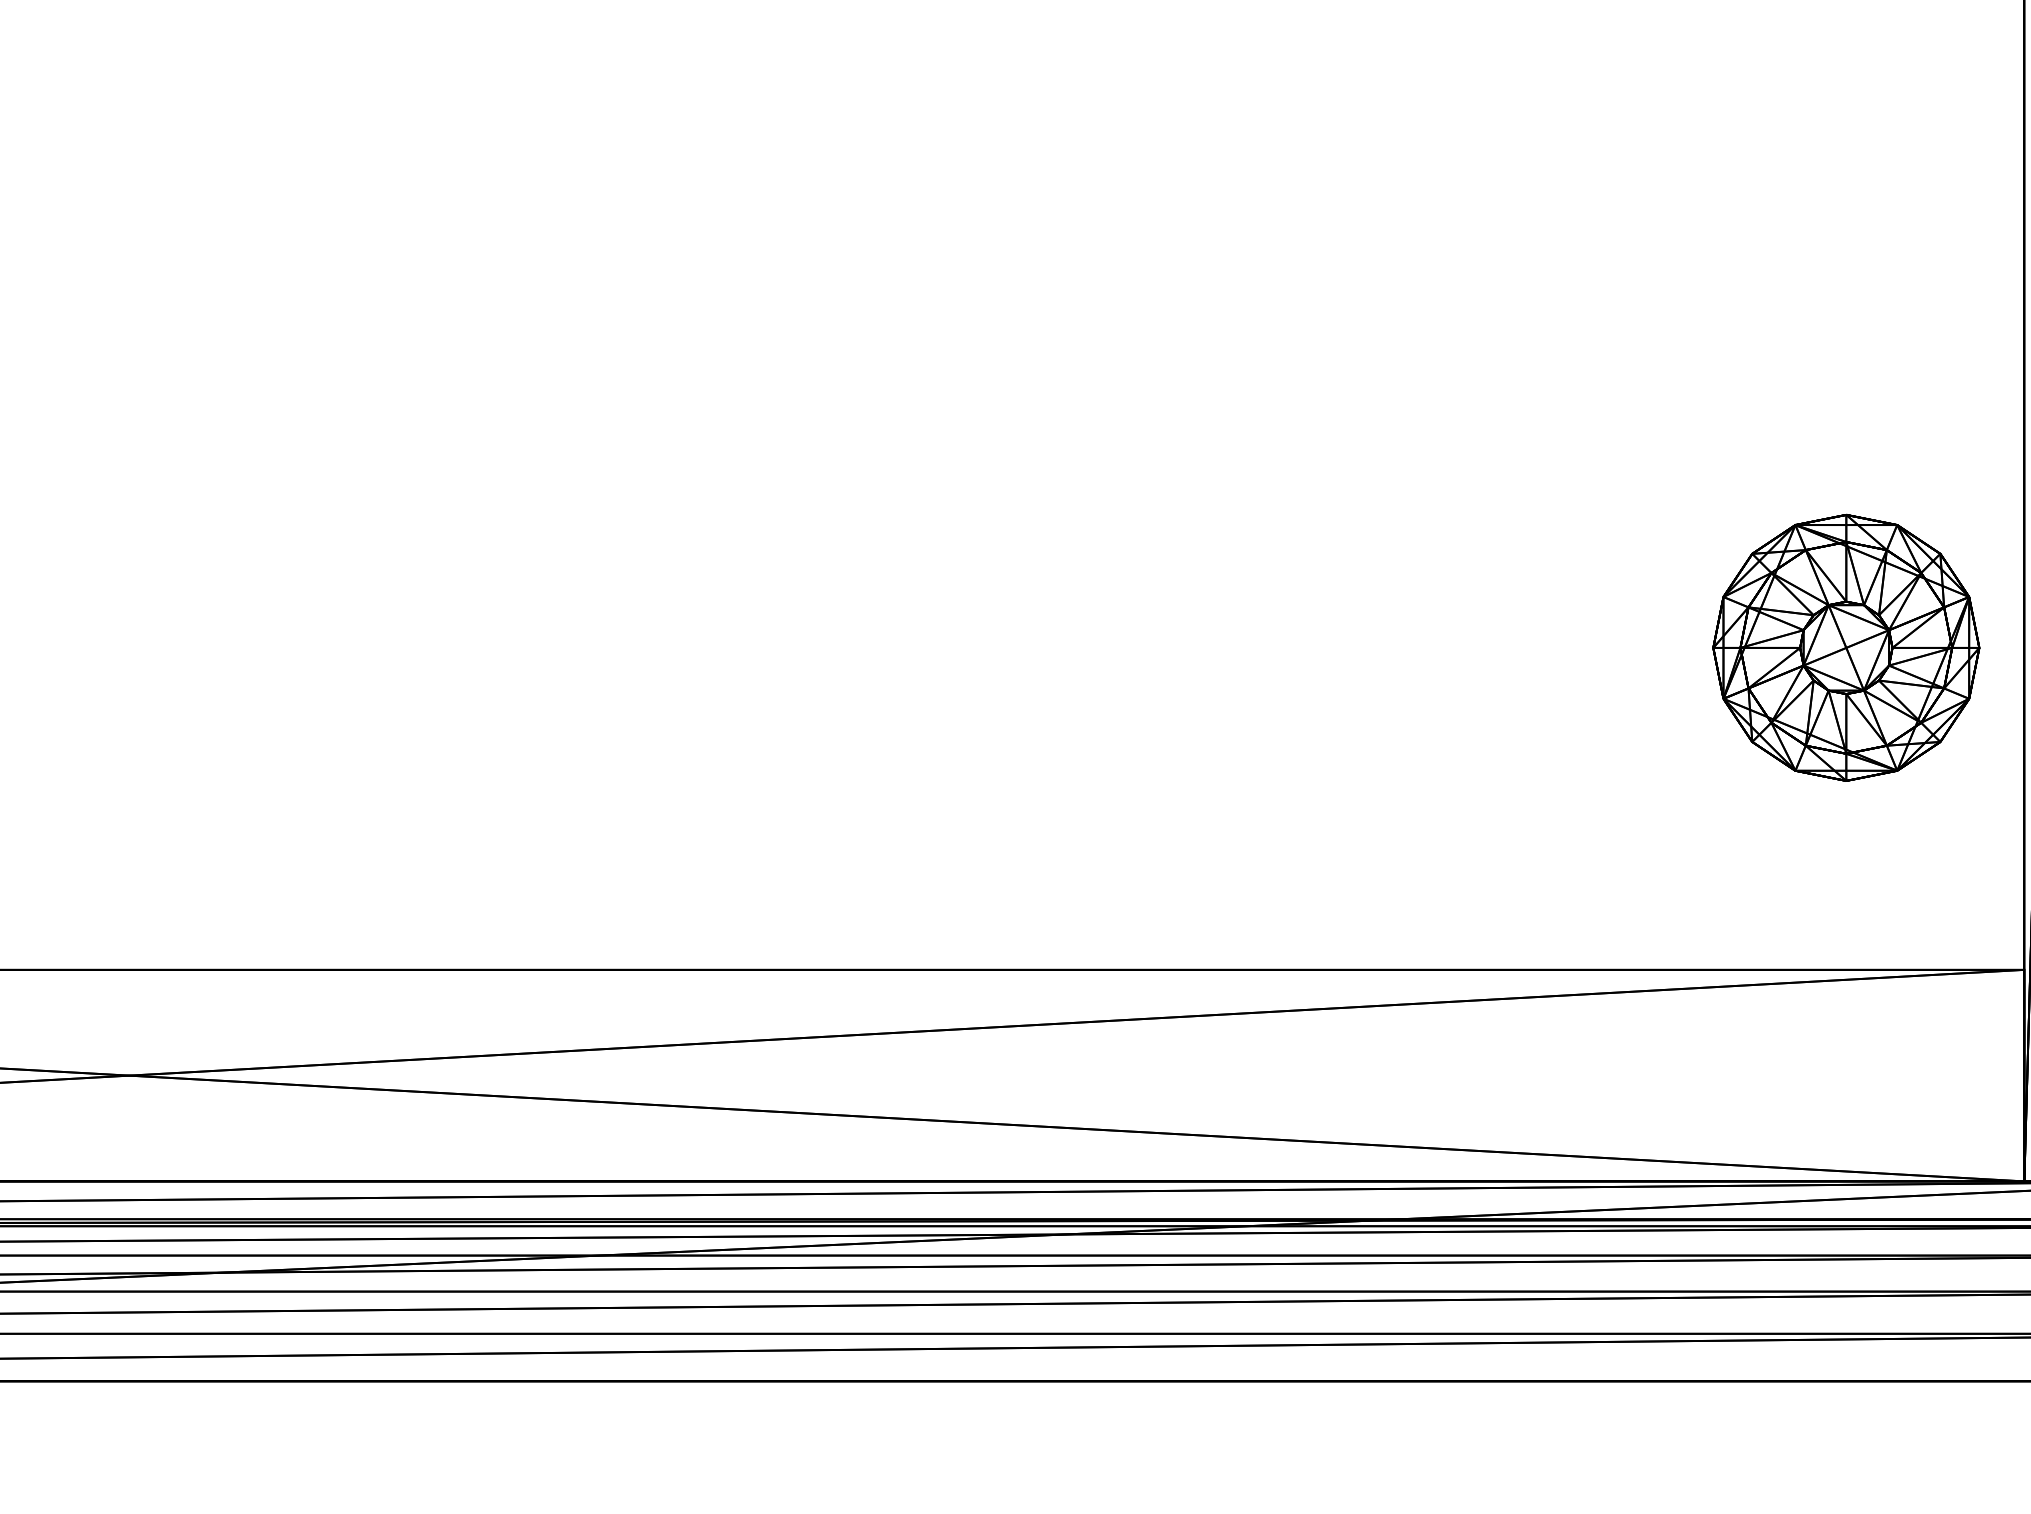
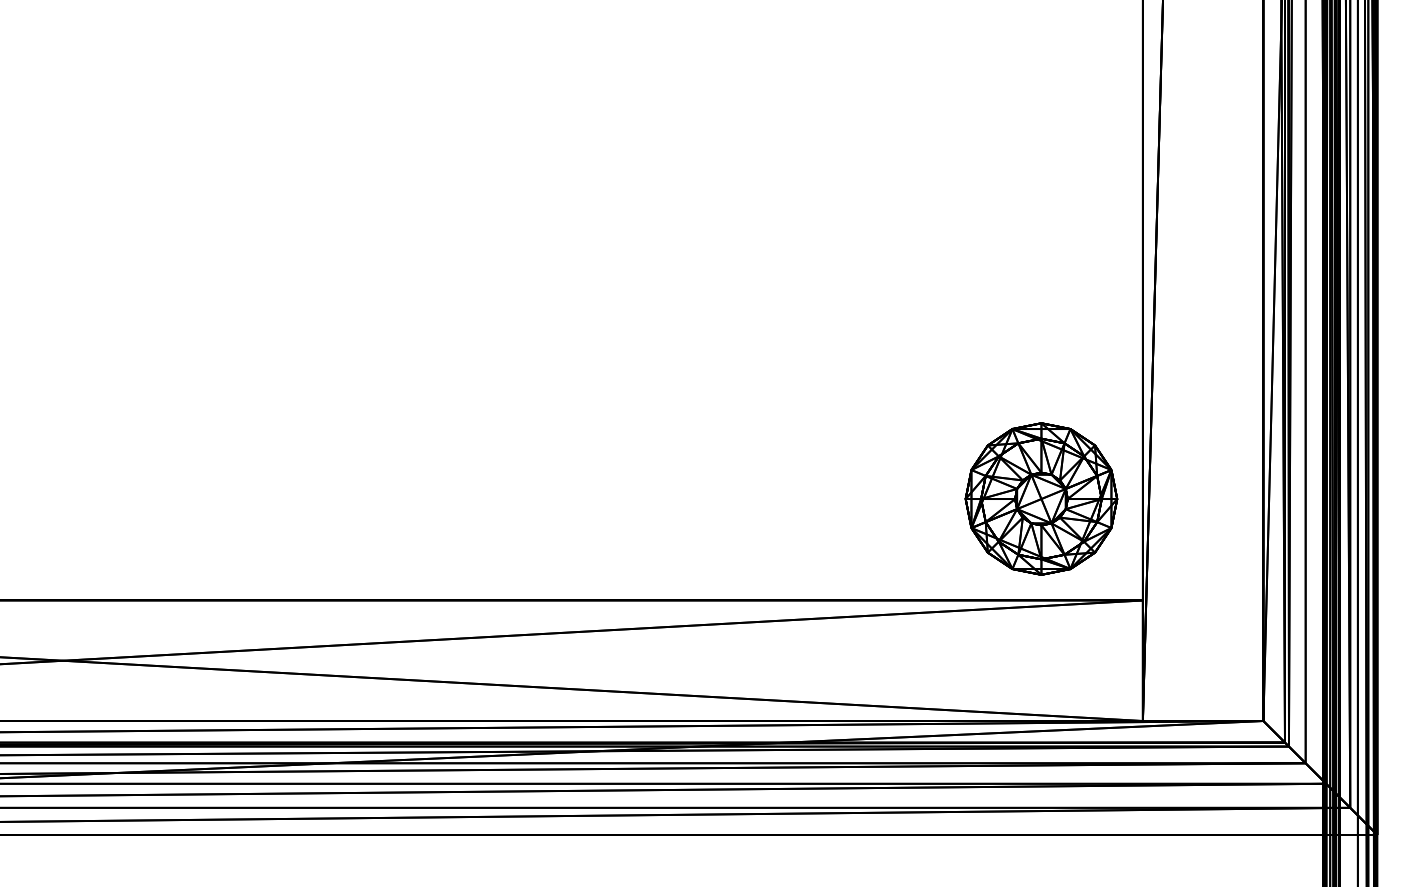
part: (1846, 646) -> (1041, 498), moved

